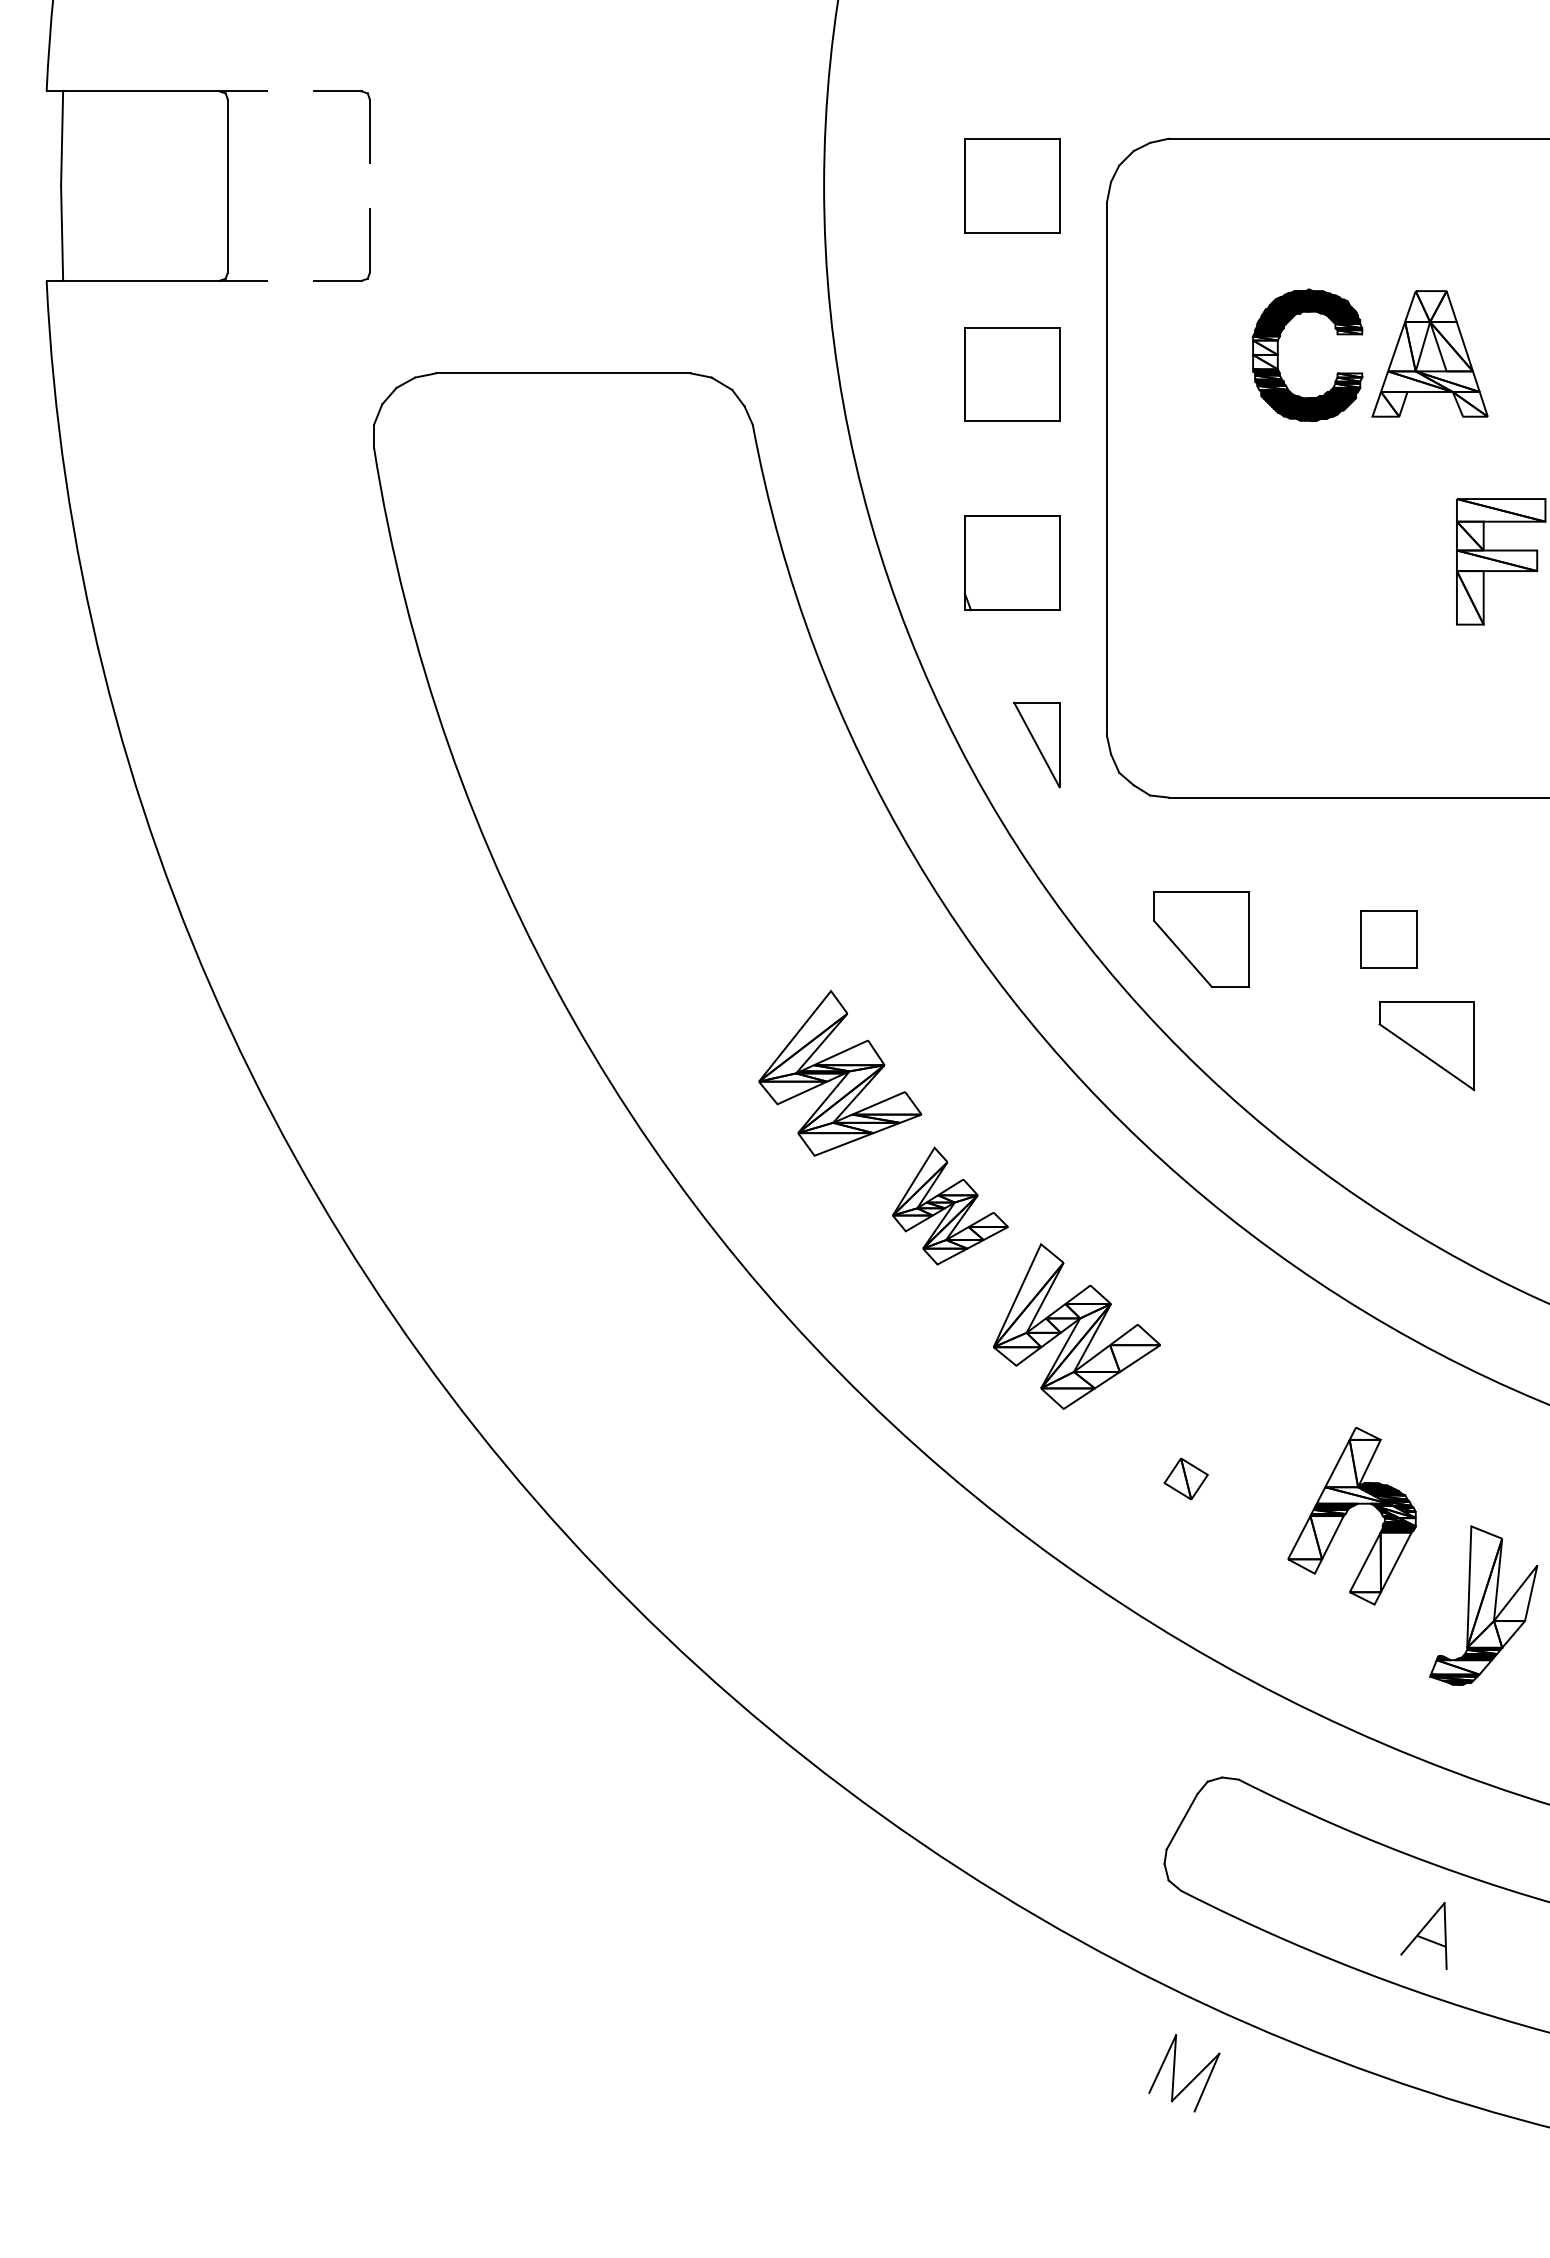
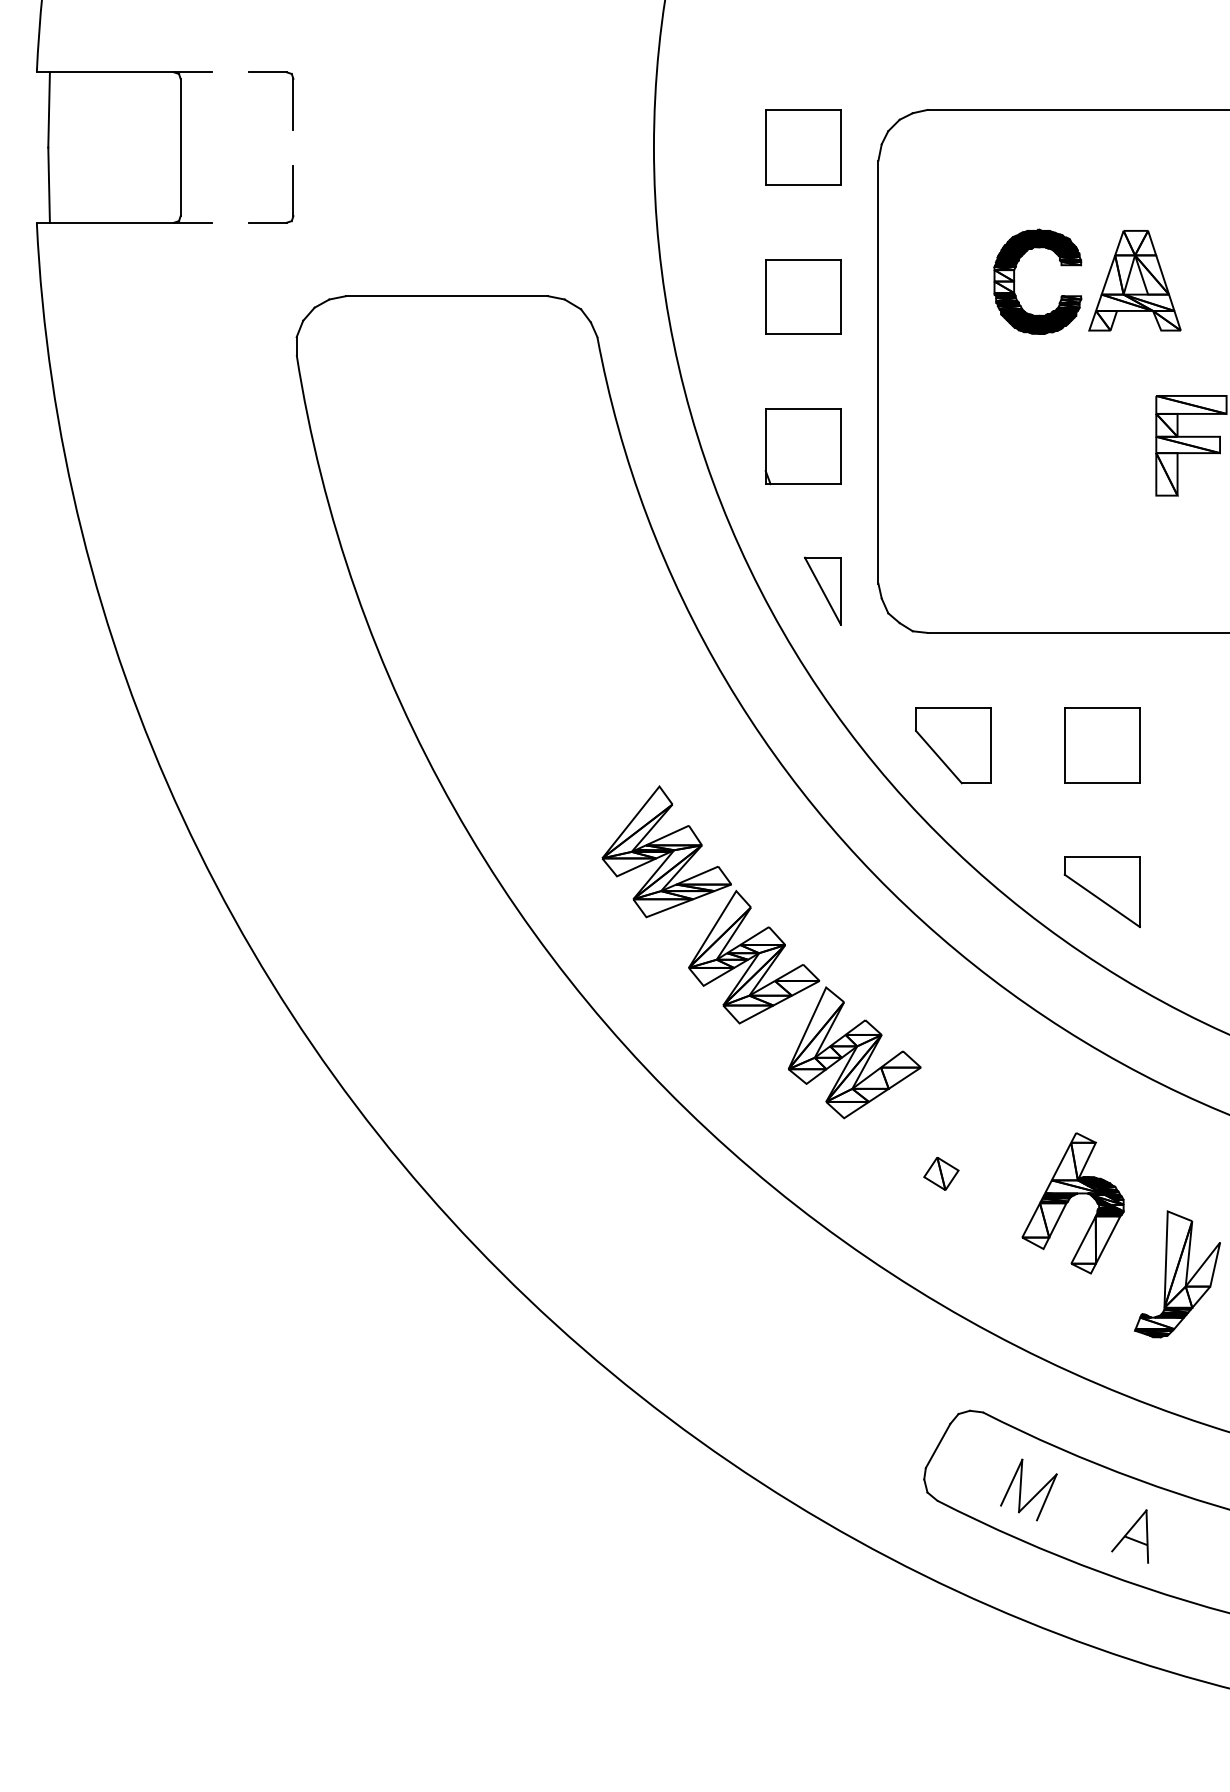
part: (1388, 939) -> (1101, 745), size x1.67
part: (1426, 1046) -> (1101, 892), moved
part: (950, 1205) -> (754, 956), size x1.43
part: (1191, 2080) -> (1034, 1495), moved

